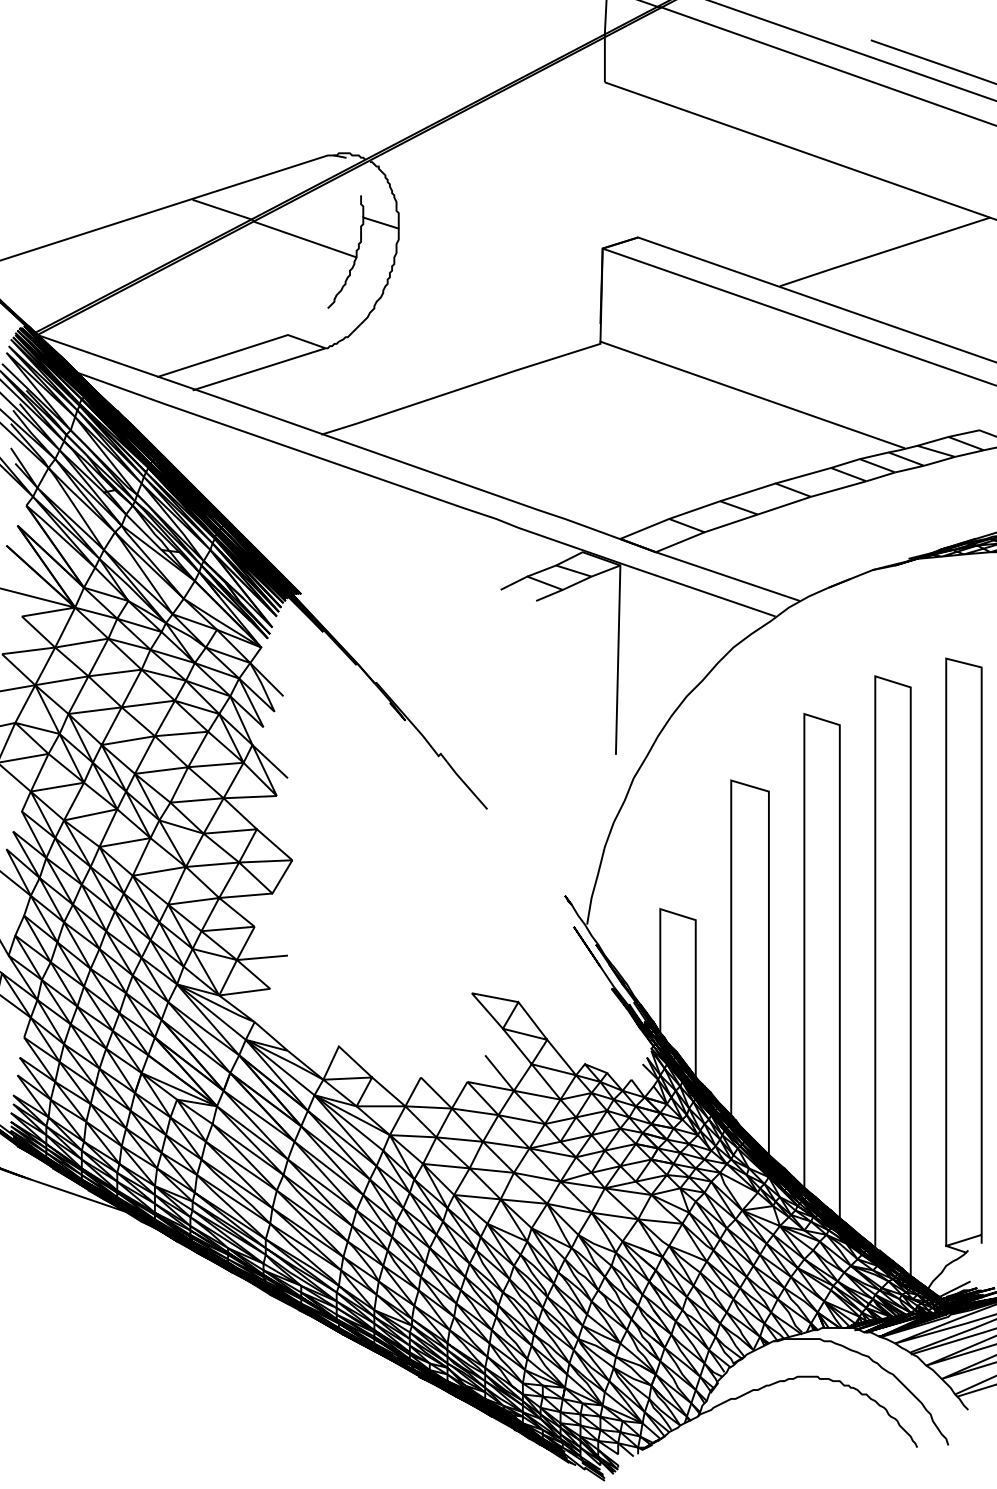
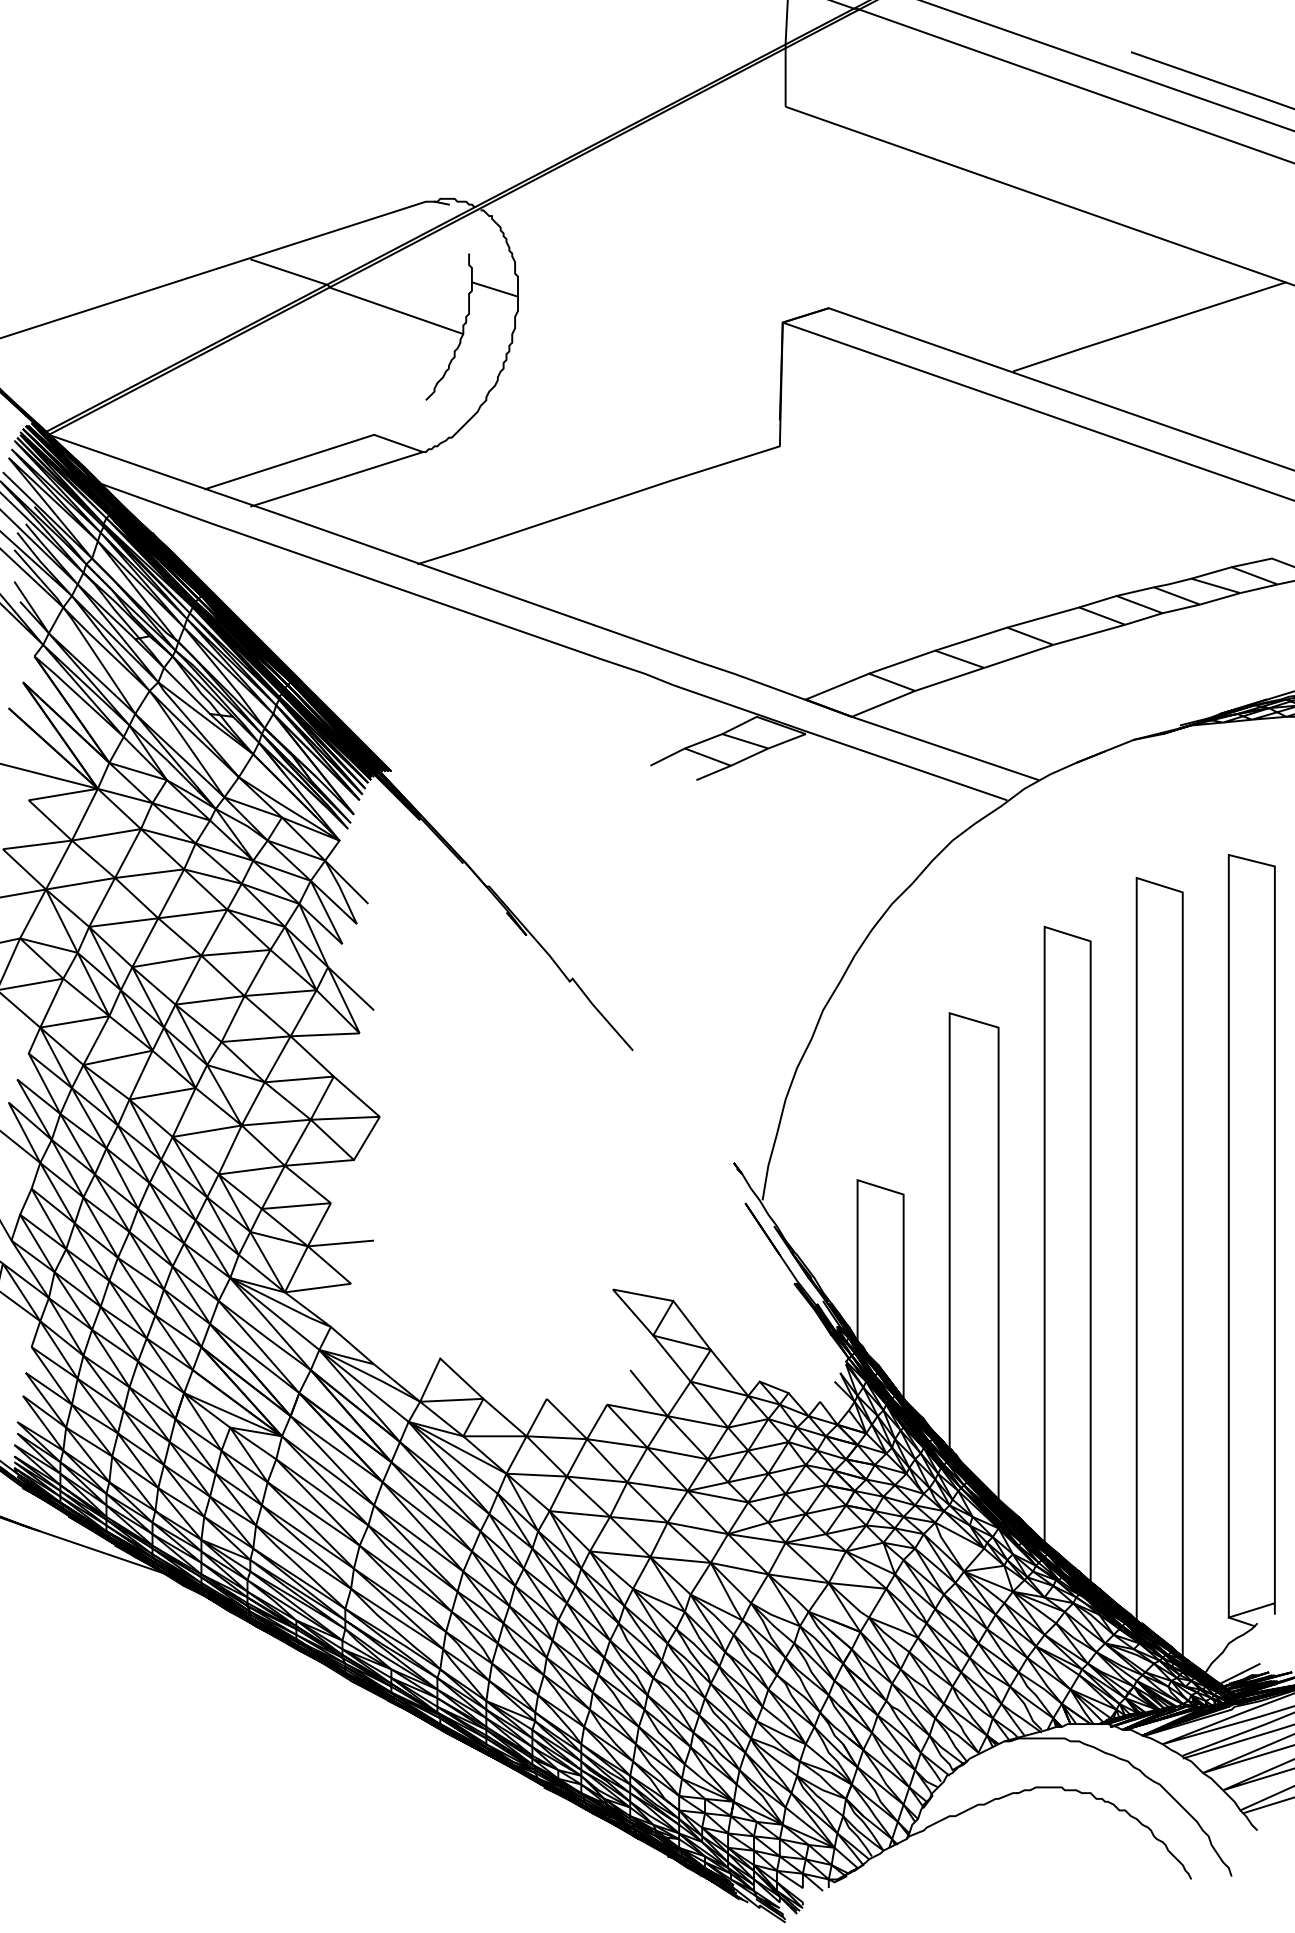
line: (752, 394) -> (977, 512), removed
line: (617, 659) -> (802, 856), removed

